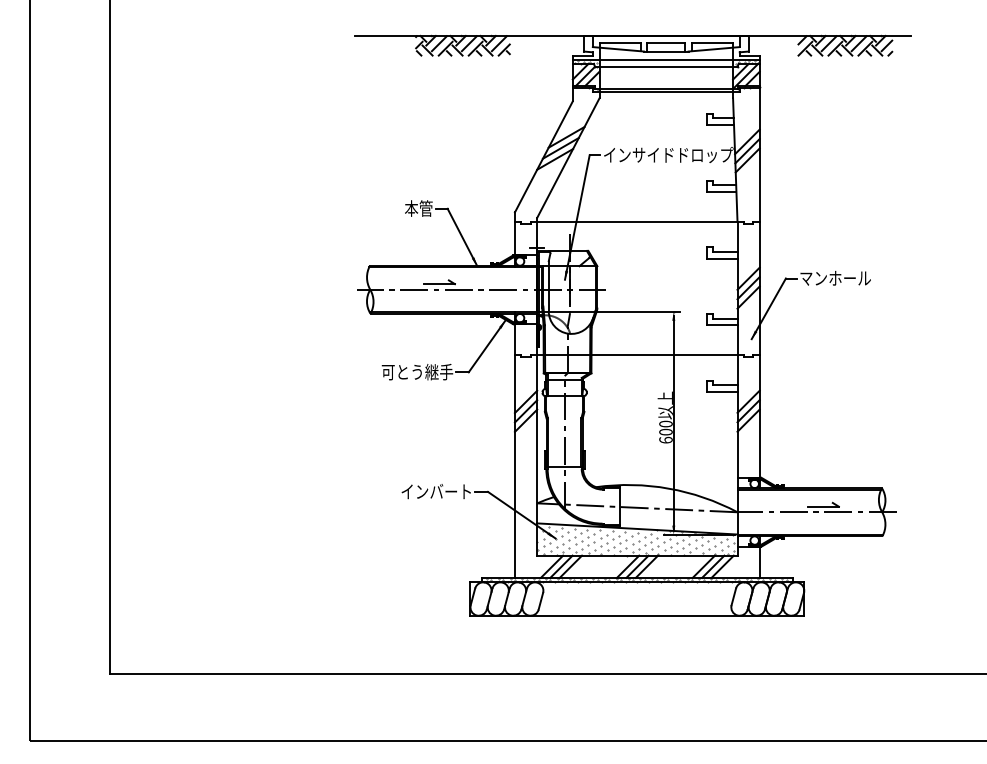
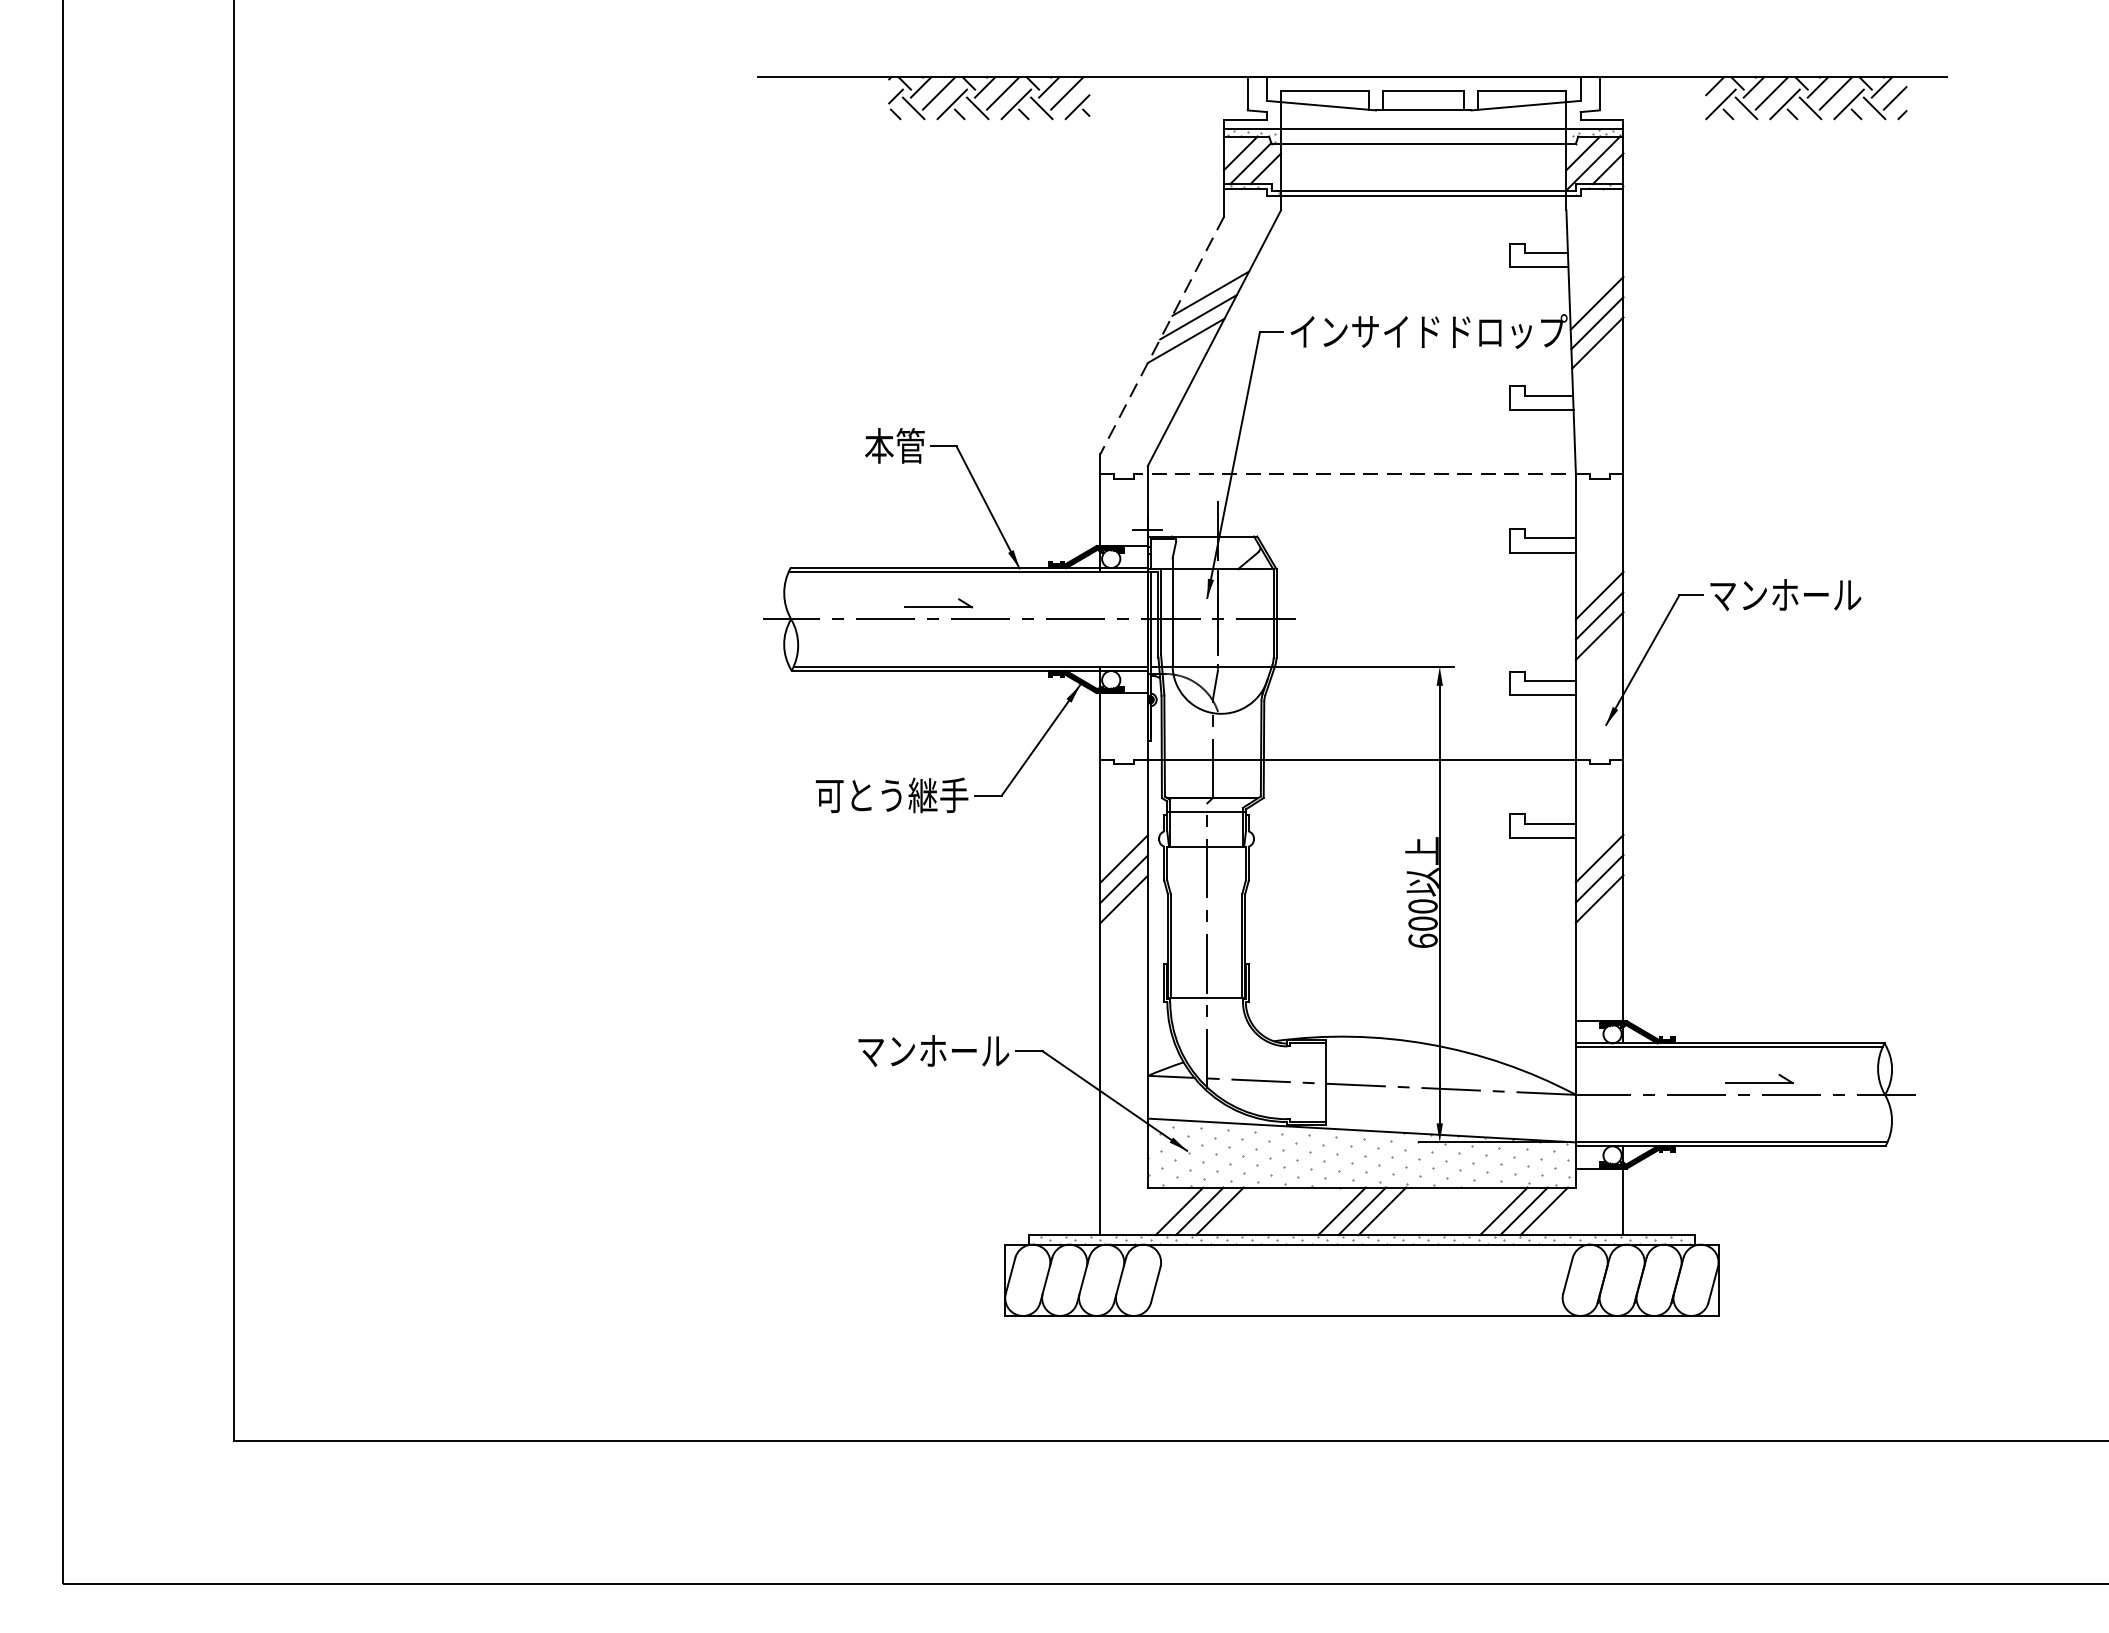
line: (543, 156) -> (1161, 334), solid -> dashed
line: (637, 221) -> (1362, 473), solid -> dashed
text: (436, 491) -> (932, 1050), インバート -> マンホール

